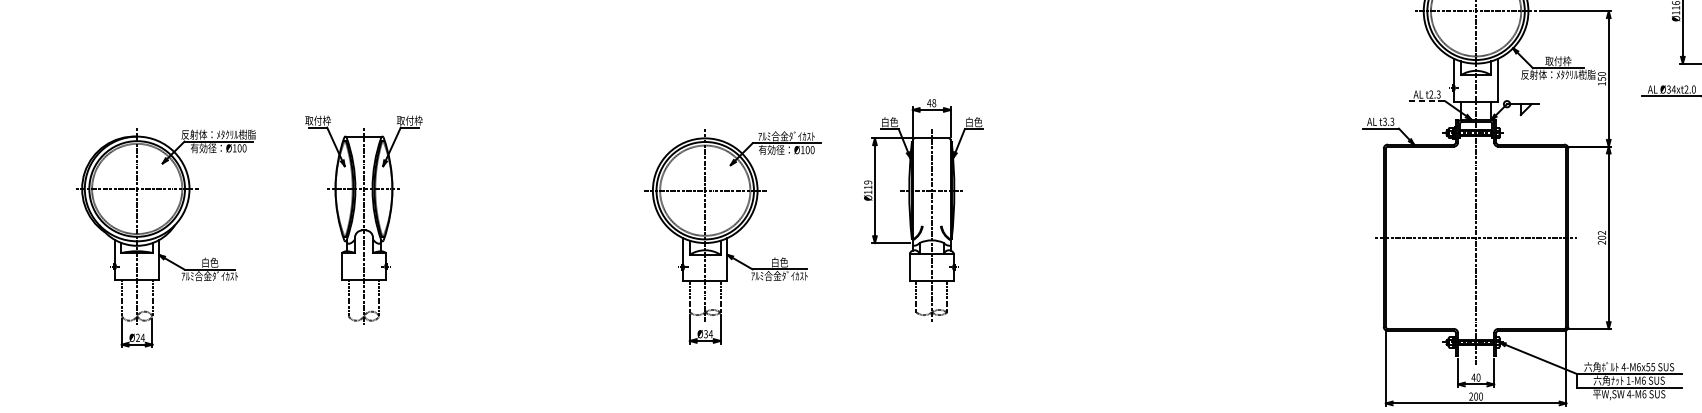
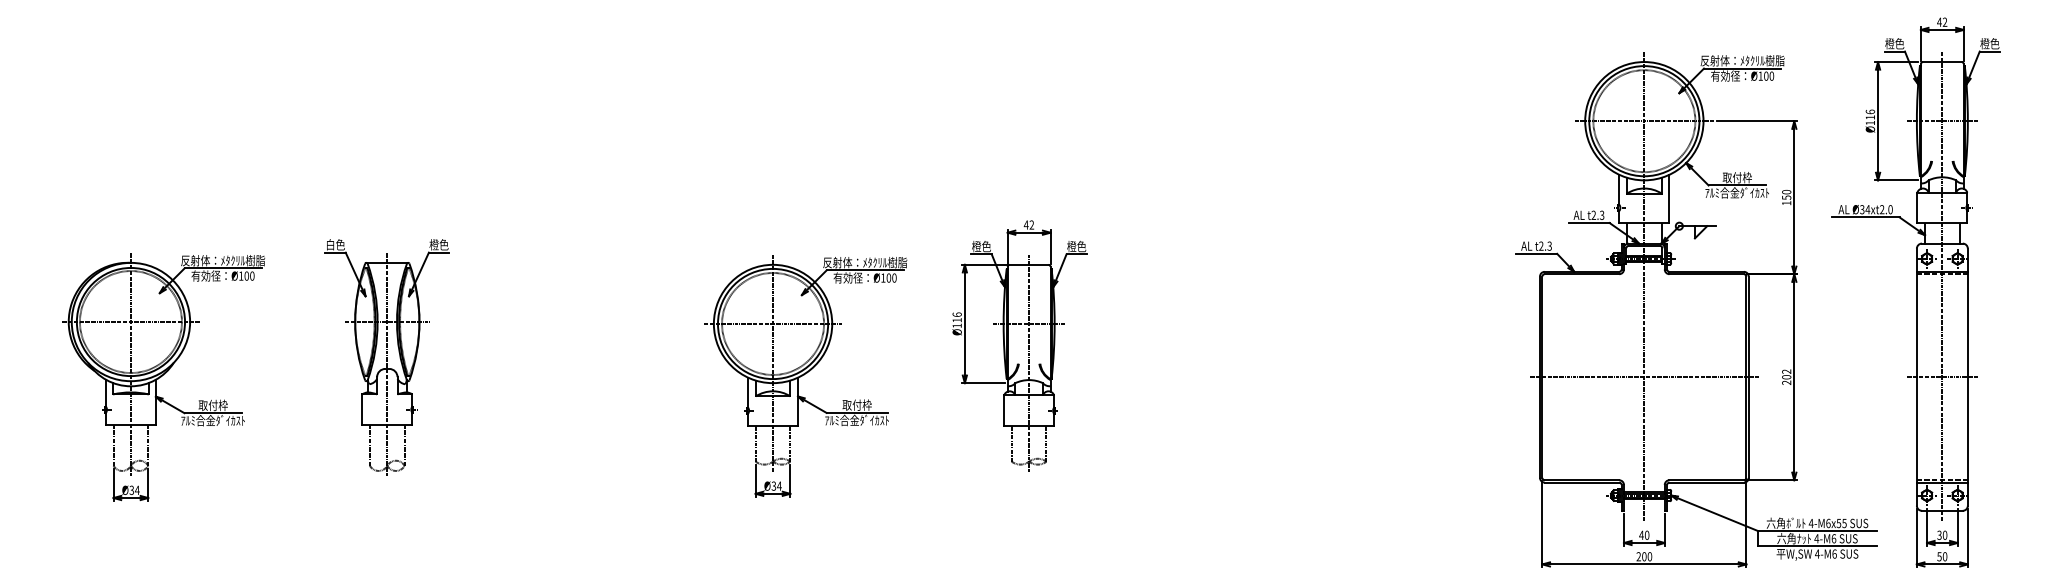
text: (1558, 74) -> (1737, 192), 反射体：ﾒﾀｸﾘﾙ樹脂 -> ｱﾙﾐ合金ﾀﾞｲｶｽﾄ
line: (1427, 101) -> (1589, 223), dashed -> solid
text: (933, 102) -> (1031, 224), 48 -> 42
text: (318, 120) -> (335, 244), 取付枠 -> 白色
text: (409, 120) -> (438, 244), 取付枠 -> 橙色
text: (885, 122) -> (976, 246), 白色 -> 橙色
text: (969, 122) -> (1071, 246), 白色 -> 橙色
text: (1385, 122) -> (1541, 246), t3.3 -> t2.3
text: (787, 136) -> (865, 262), ｱﾙﾐ合金ﾀﾞｲｶｽﾄ -> 反射体：ﾒﾀｸﾘﾙ樹脂
text: (867, 182) -> (956, 314), Ø119 -> Ø116
text: (779, 261) -> (856, 404), 白色 -> 取付枠
text: (209, 262) -> (212, 405), 白色 -> 取付枠
text: (137, 338) -> (131, 490), Ø24 -> Ø34
text: (1628, 380) -> (1816, 538), 1-M6 -> 4-M6

